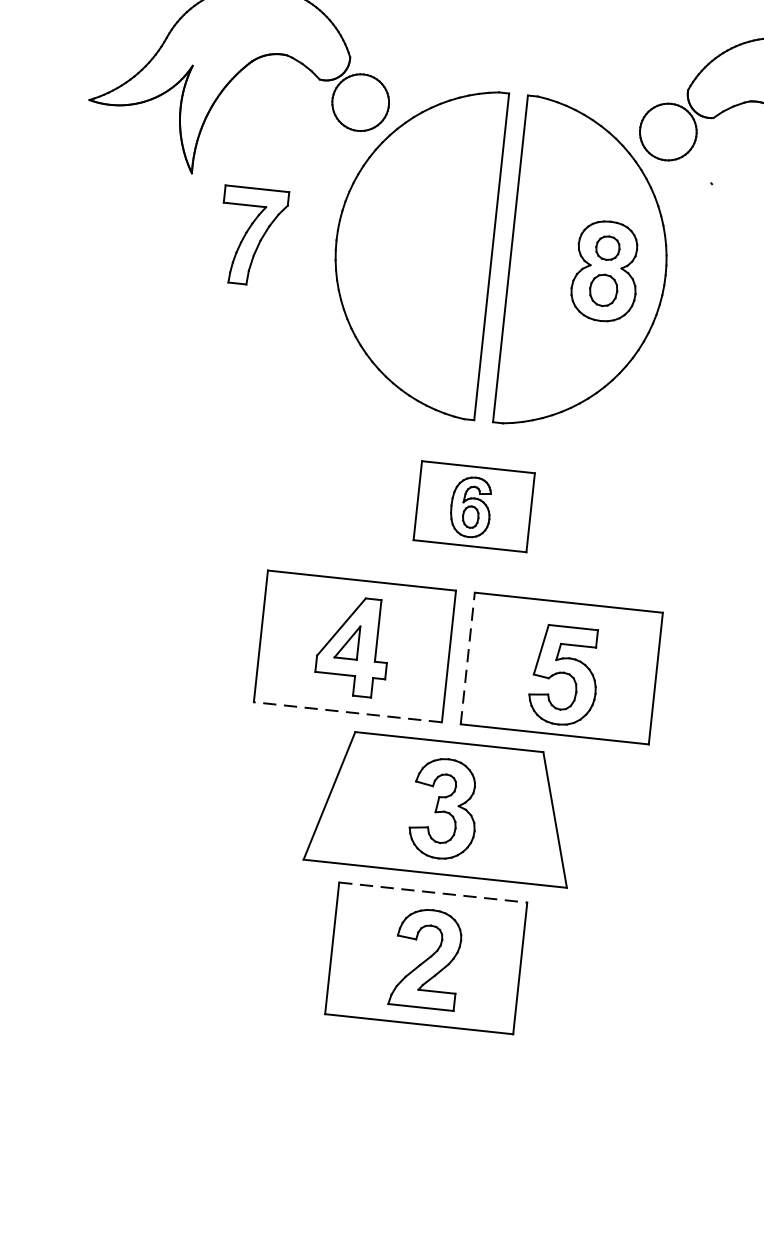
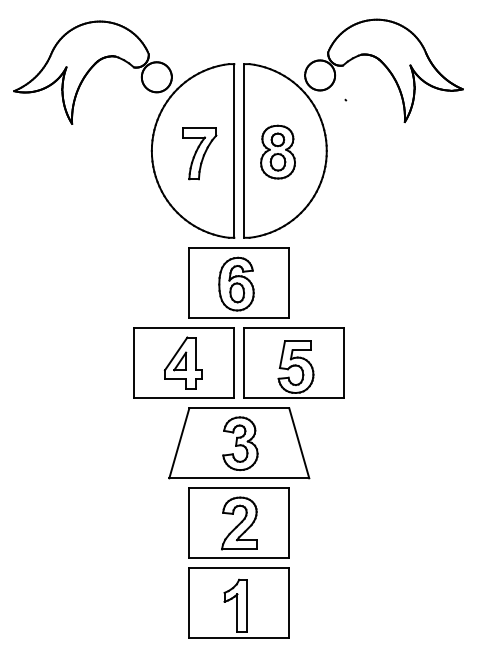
part: (252, 236) -> (199, 153), moved
part: (604, 269) -> (277, 151), moved
part: (473, 505) -> (238, 282), size x1.67
line: (468, 658) -> (244, 363), dashed -> solid
line: (348, 712) -> (184, 398), dashed -> solid
line: (433, 892) -> (239, 488), dashed -> solid
part: (408, 1107) -> (238, 602), added

